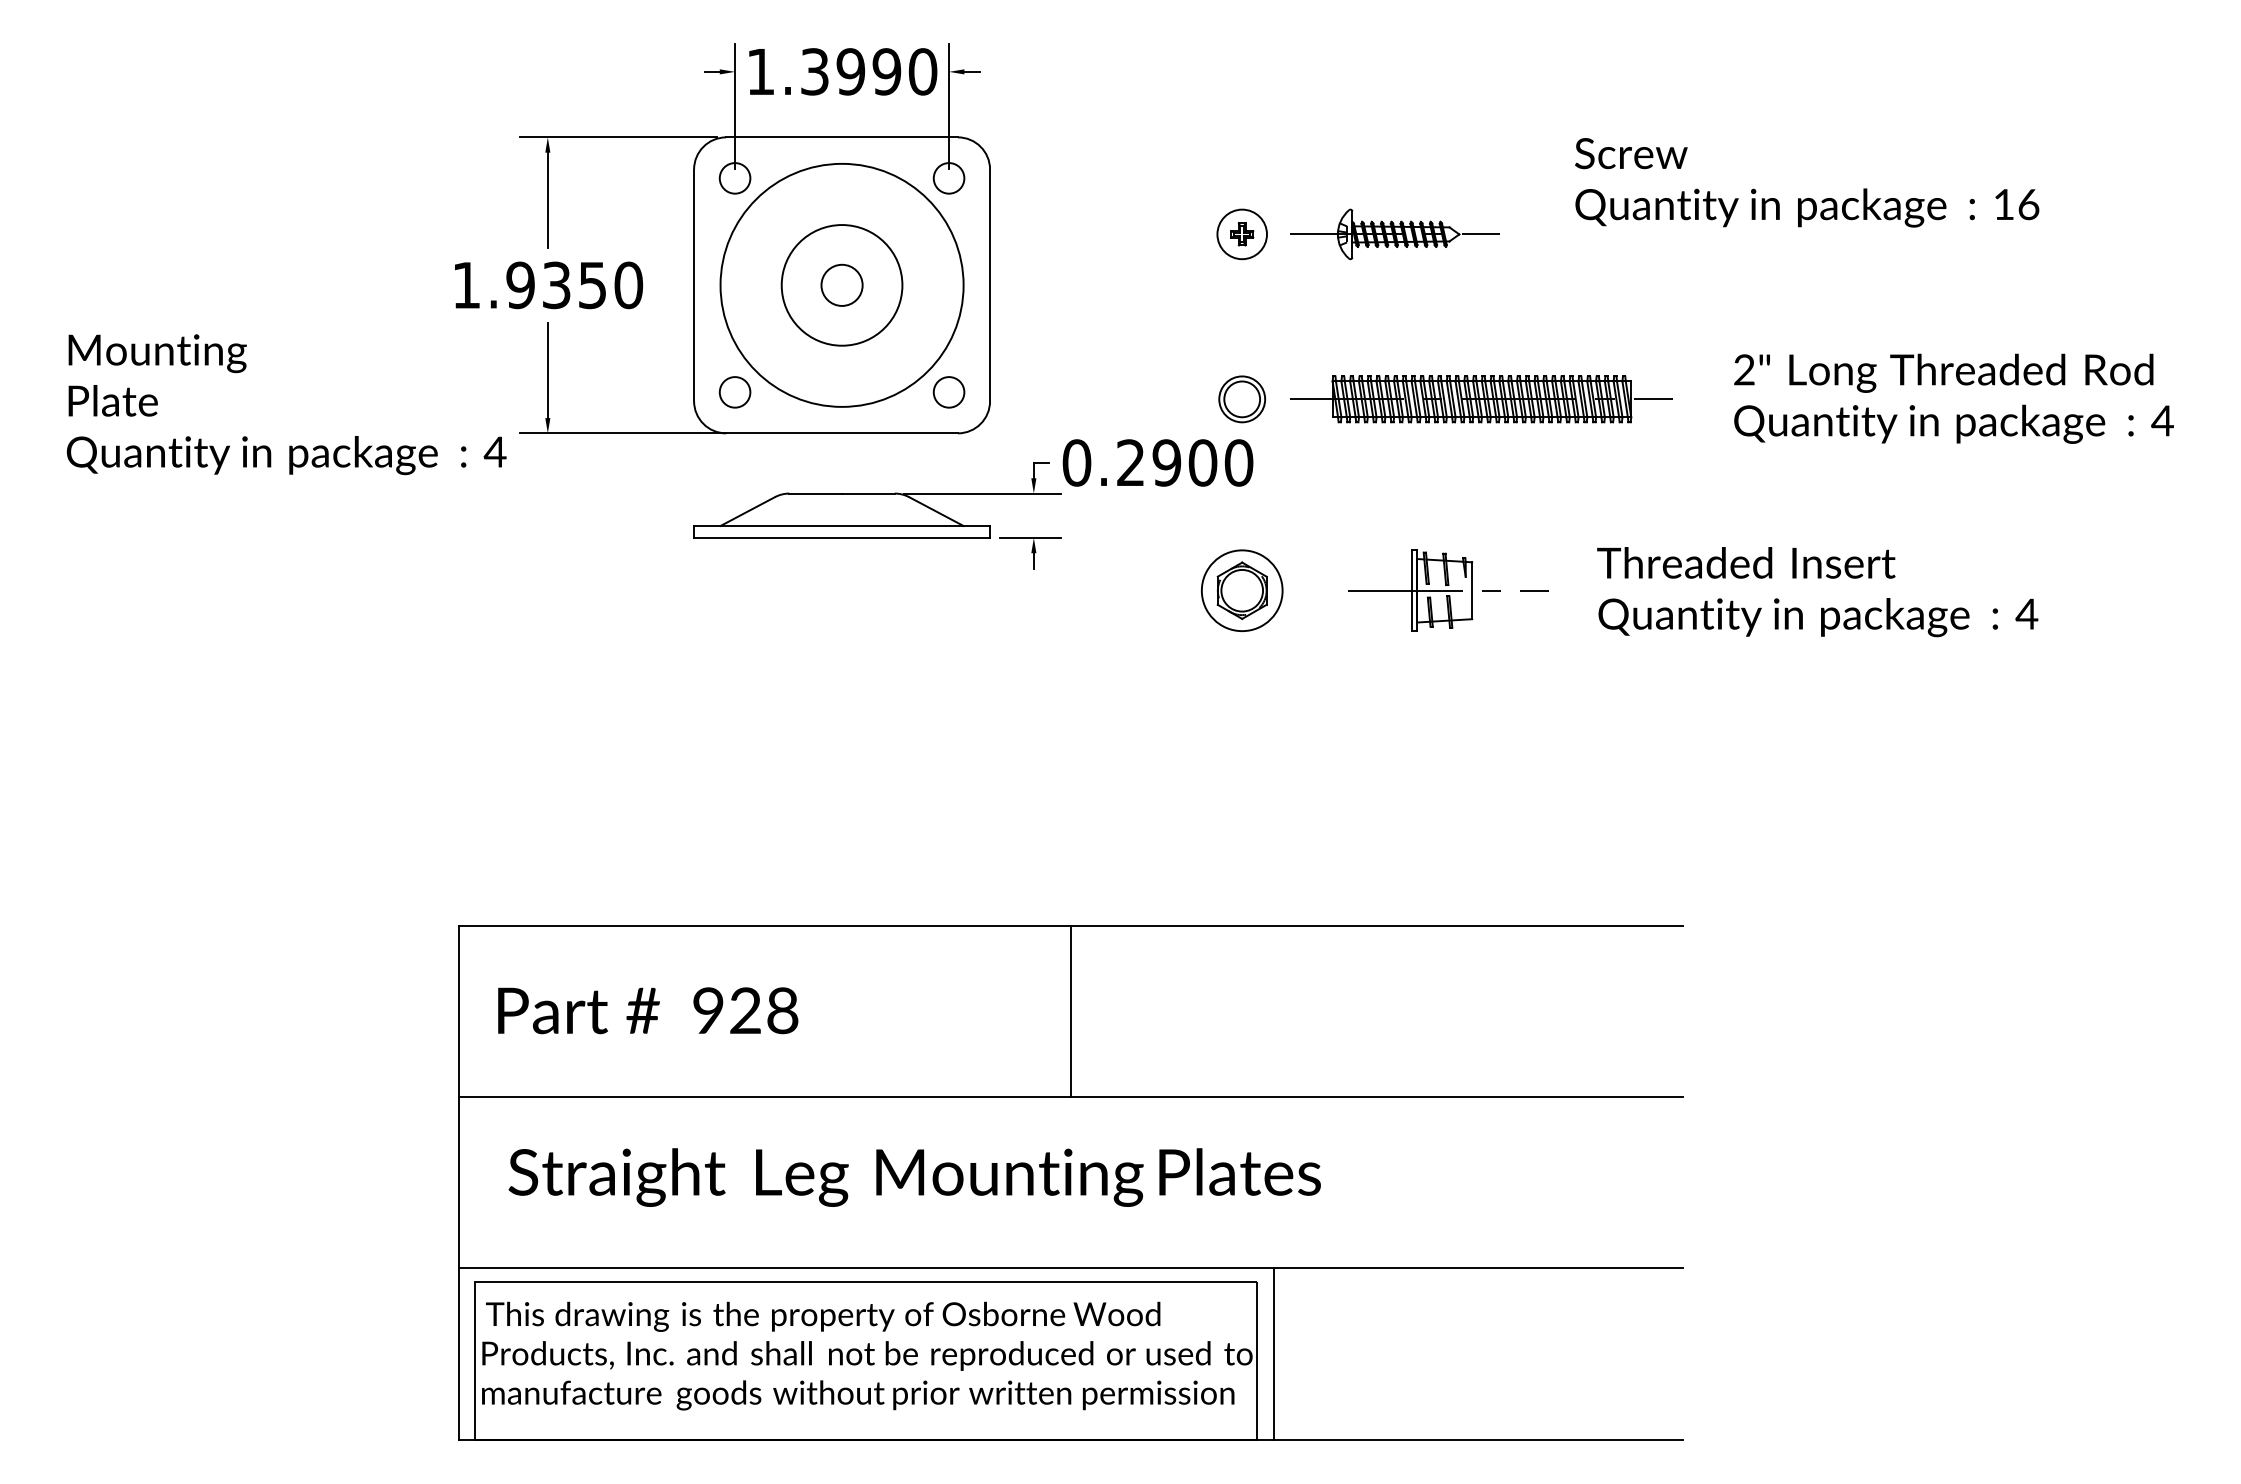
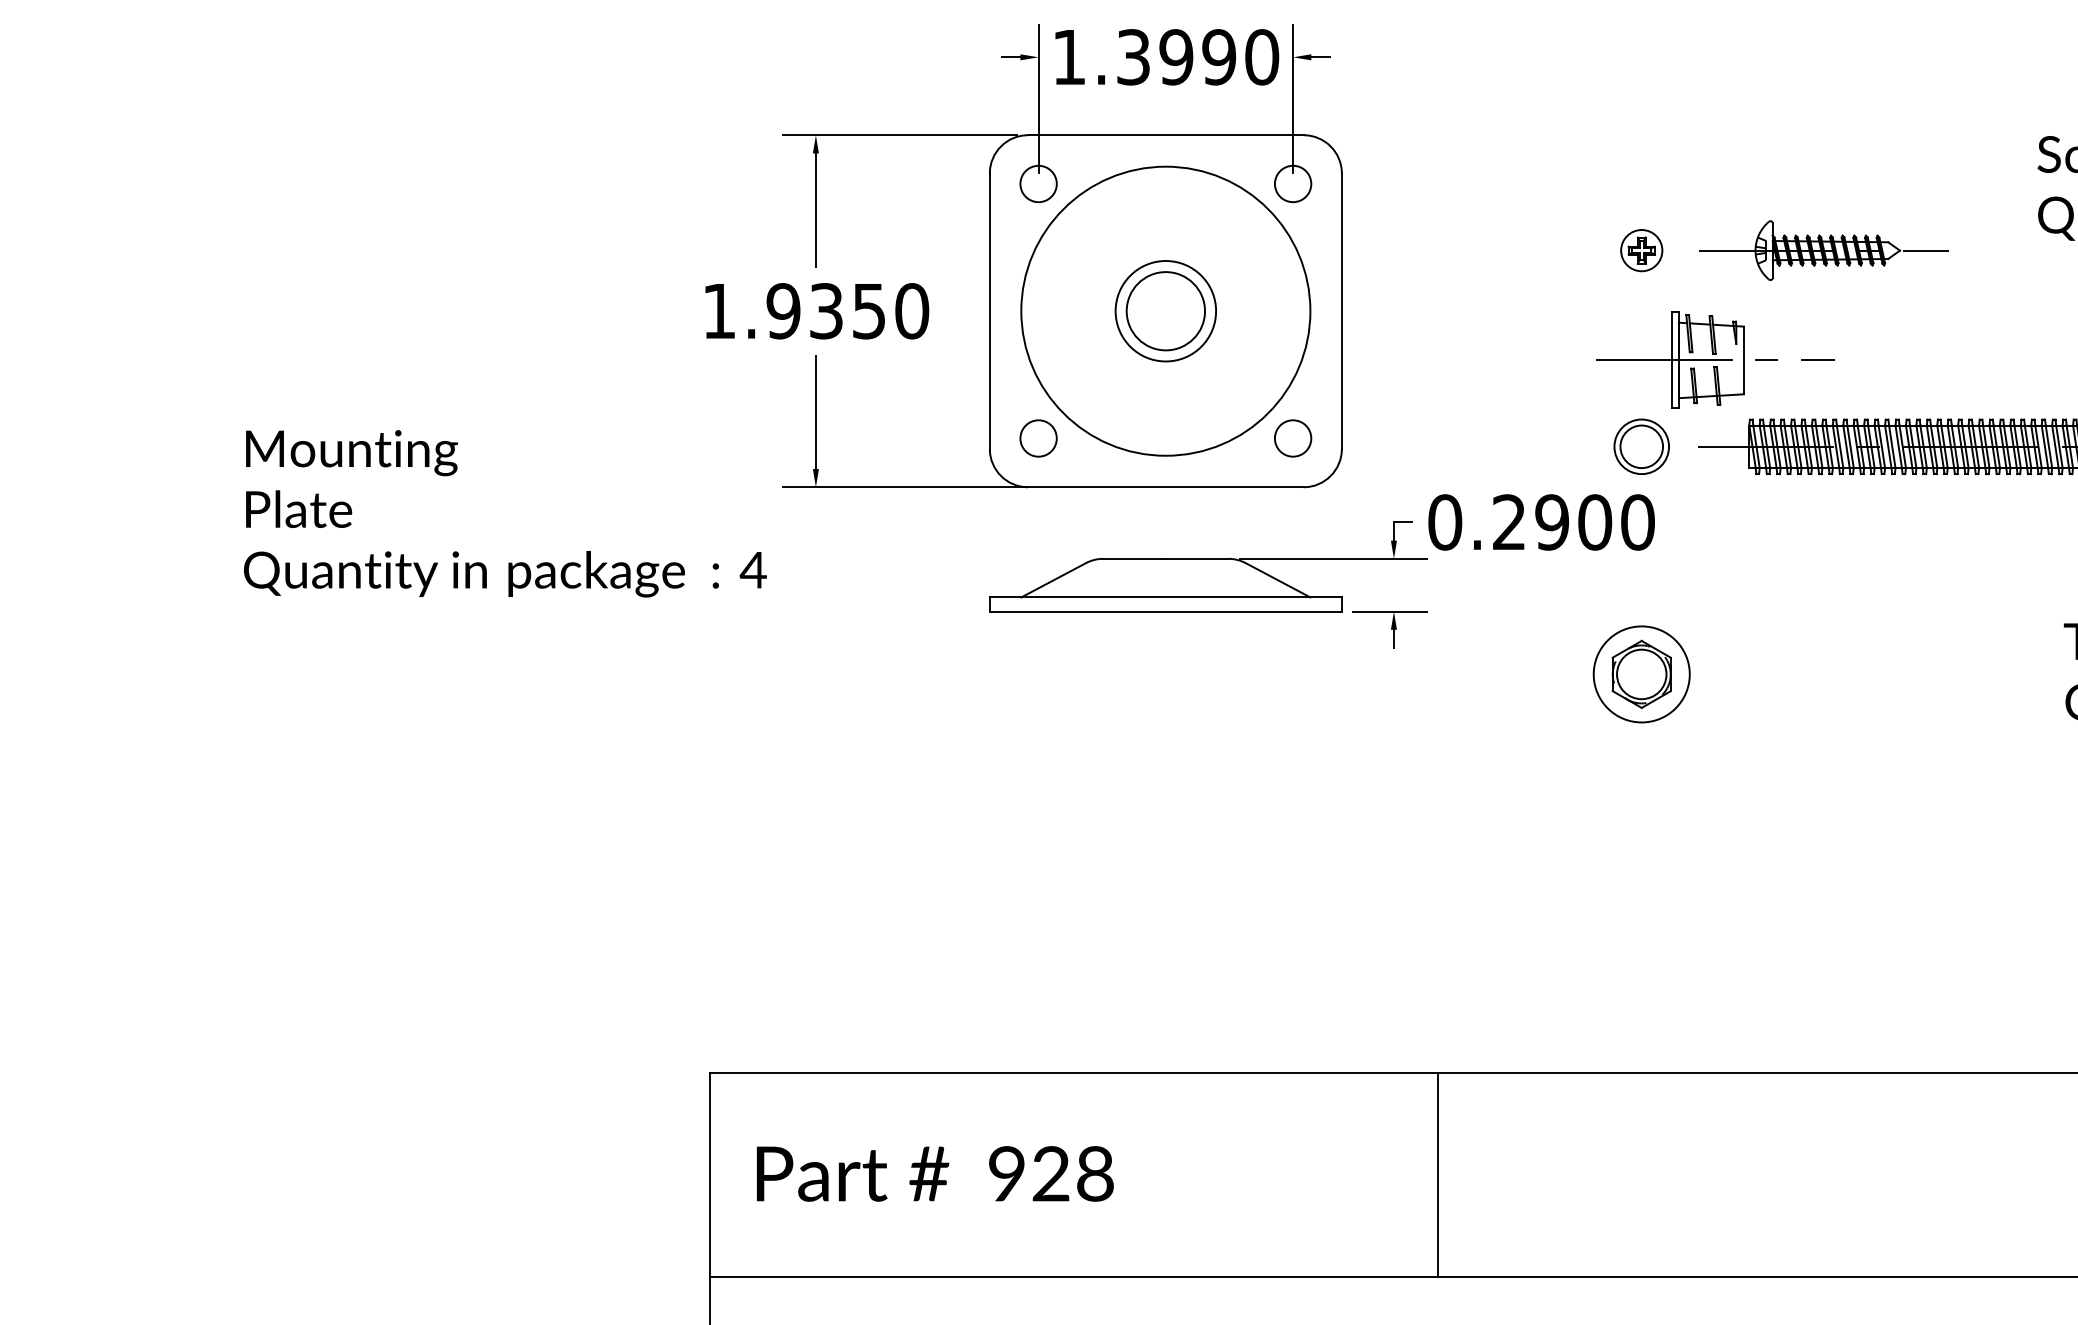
circle: (1242, 234) -> (1642, 250), size x0.7
circle: (841, 284) -> (1165, 310), size x1.6
circle: (841, 285) -> (1165, 311), size x0.7
text: (286, 404) -> (505, 513), moved
part: (1448, 590) -> (1715, 360), moved

